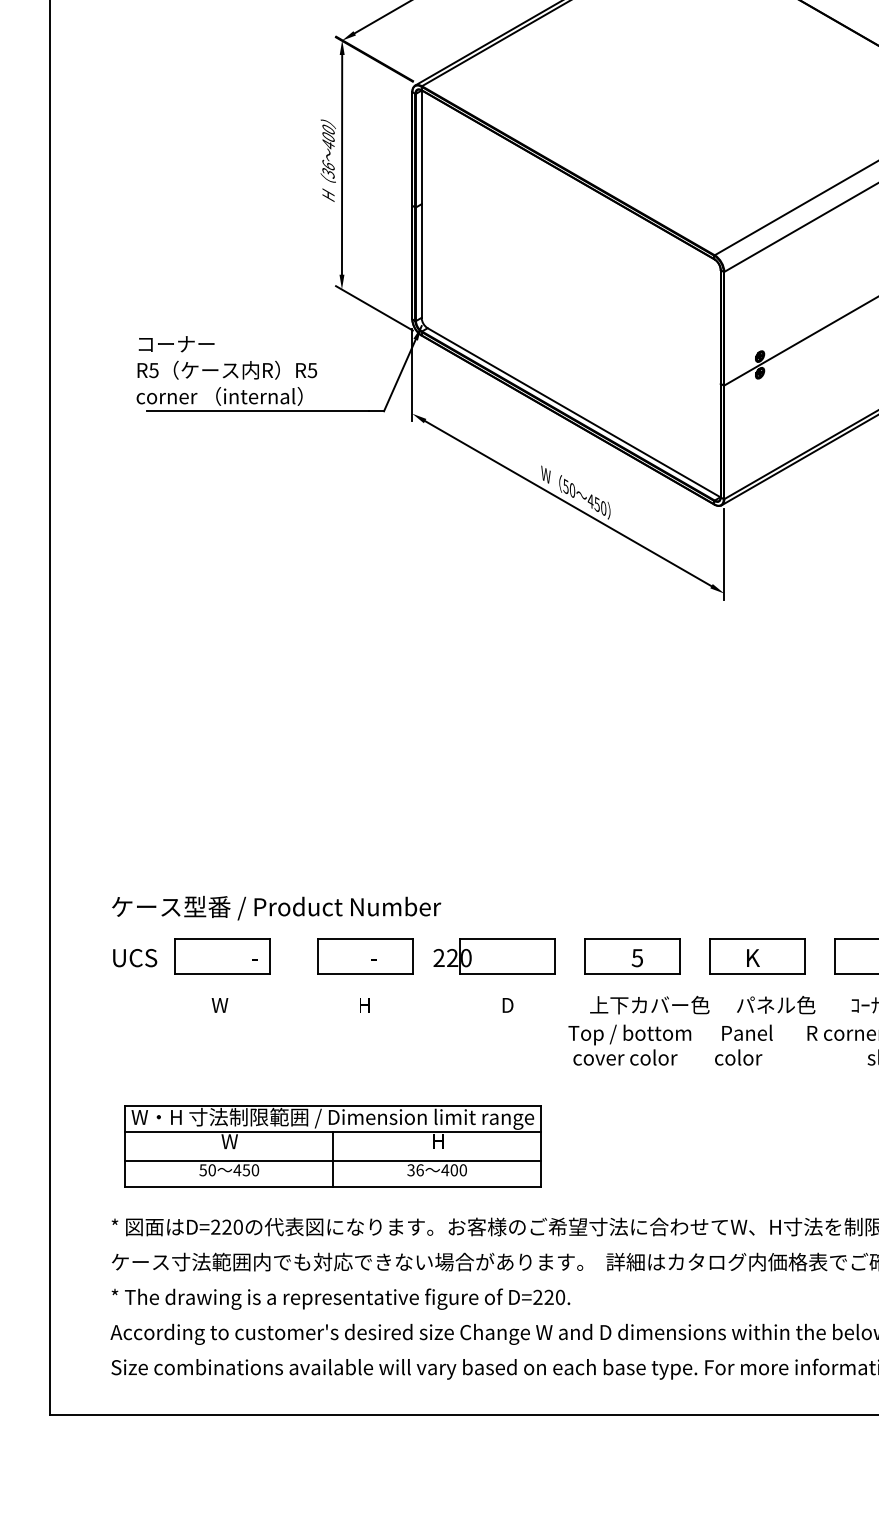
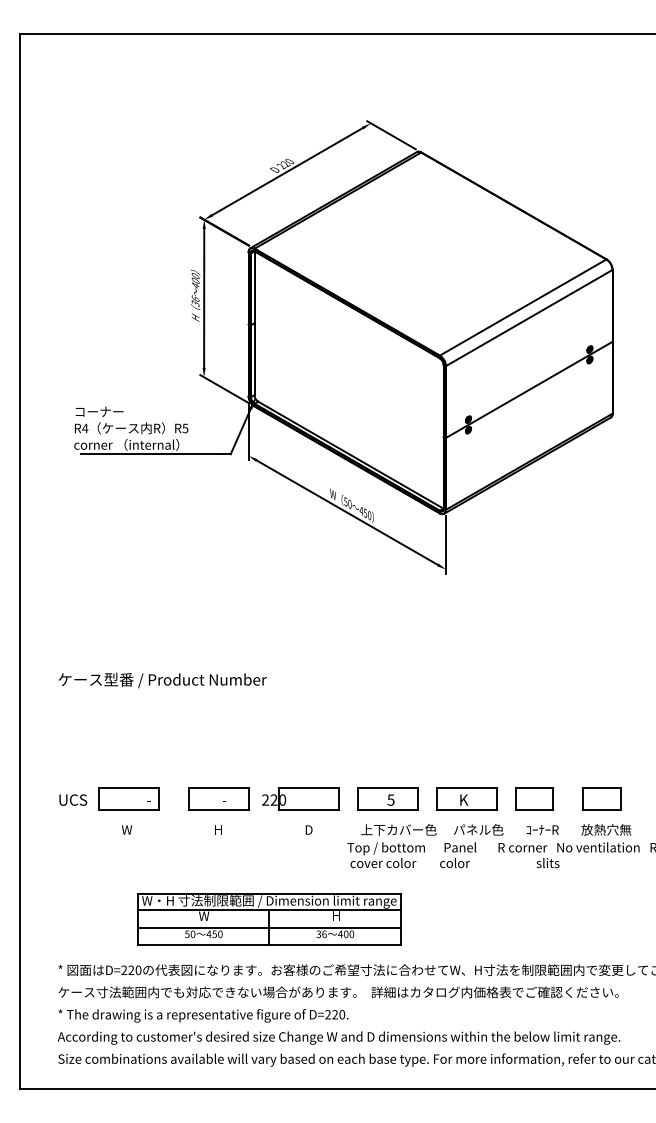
text: (154, 370) -> (85, 428), R5 -> R4
text: (276, 908) -> (162, 680), moved
part: (333, 1146) -> (269, 919), moved

